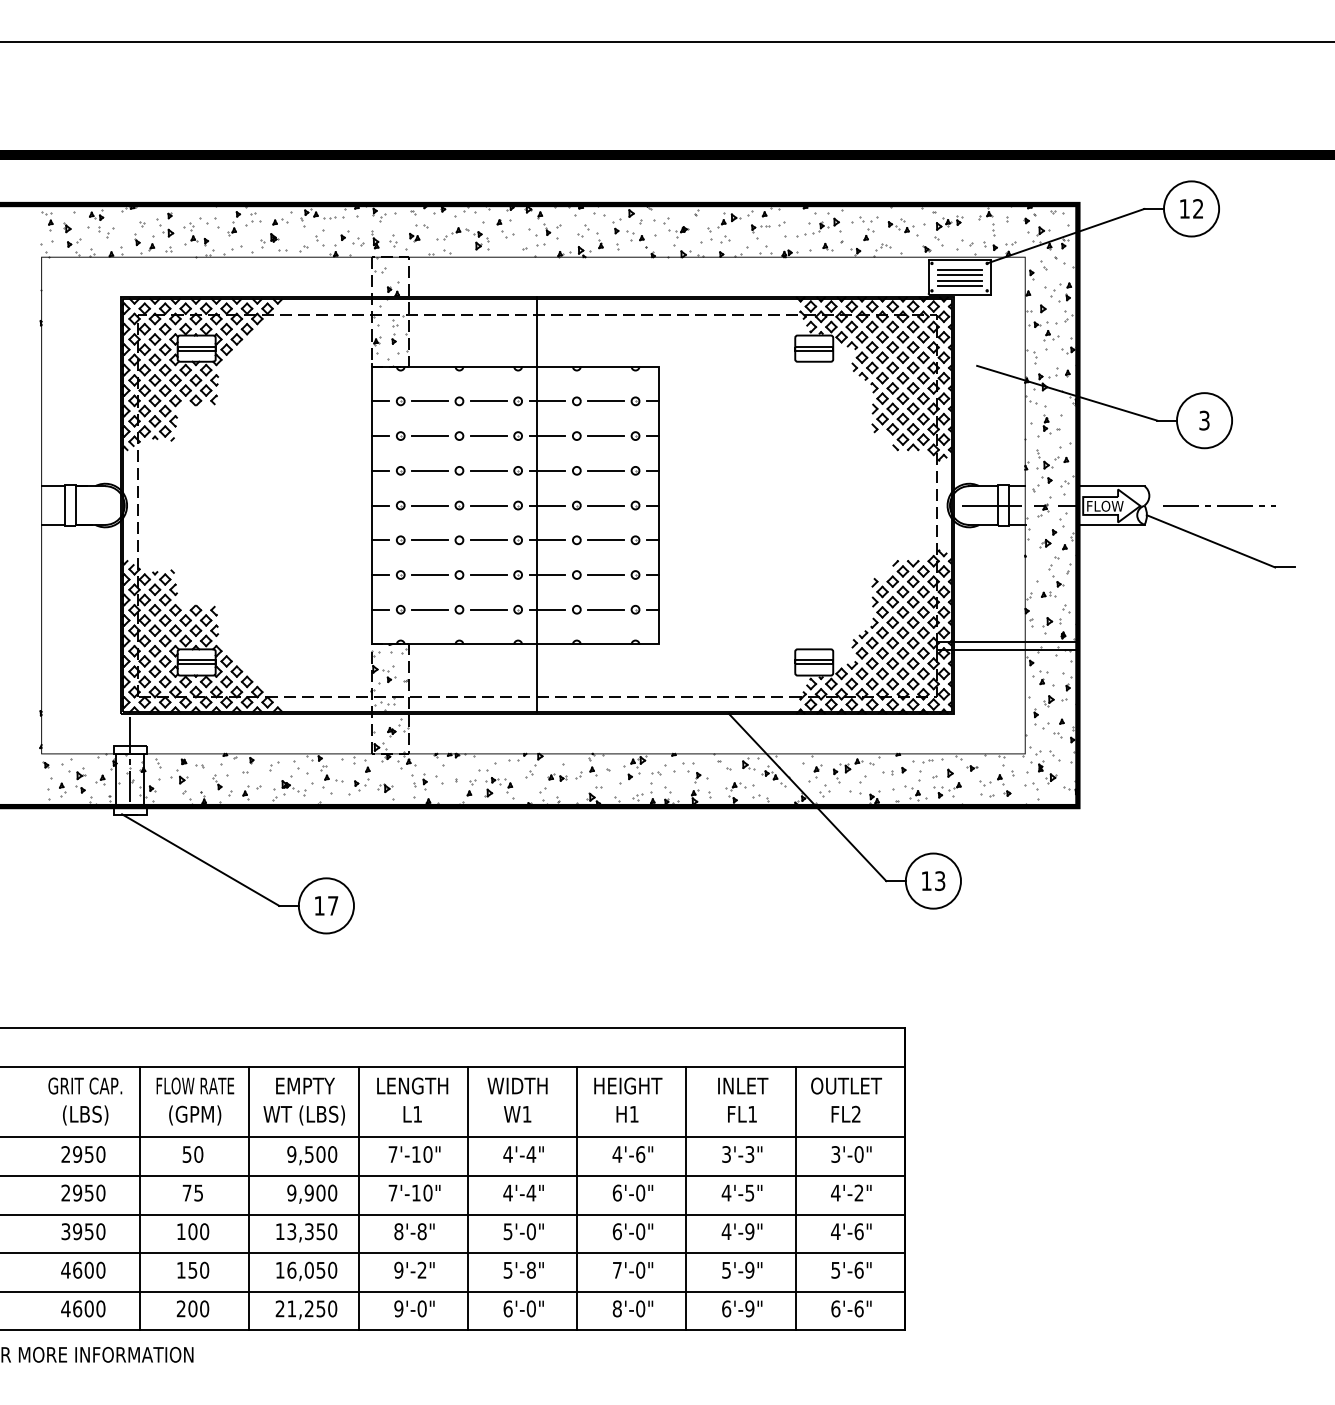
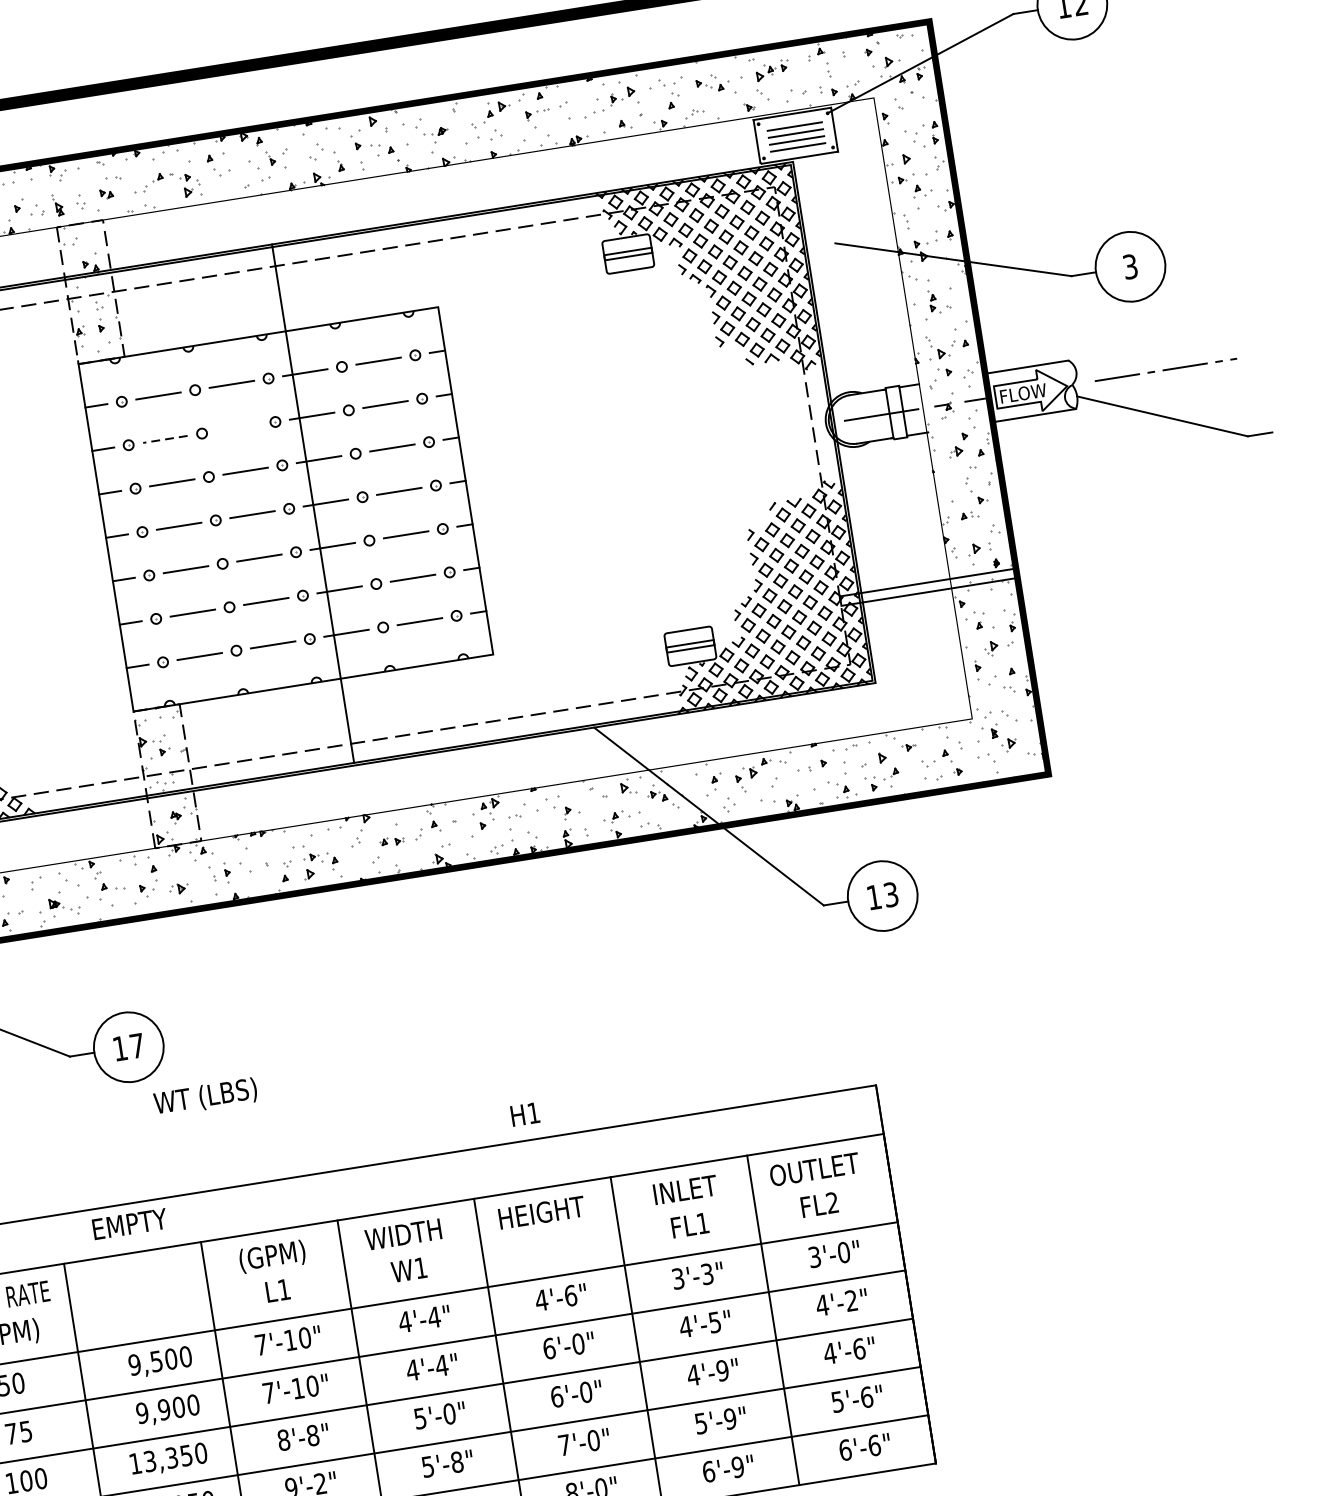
line: (430, 436) -> (165, 439), solid -> dashed
line: (488, 436) -> (238, 428), removed
text: (305, 1085) -> (129, 1223), moved
text: (412, 1087) -> (272, 1257), LENGTH -> (GPM)
text: (627, 1114) -> (525, 1114), moved
text: (303, 1115) -> (204, 1097), moved

